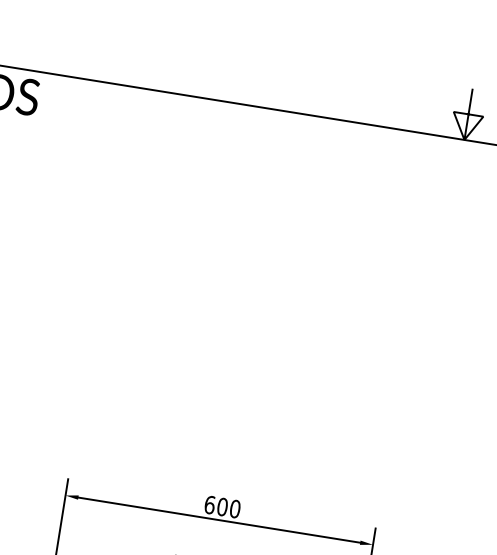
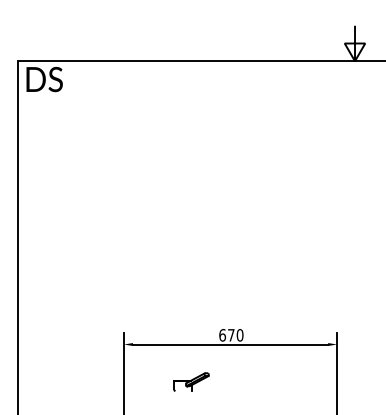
text: (222, 507) -> (231, 335), 600 -> 670

